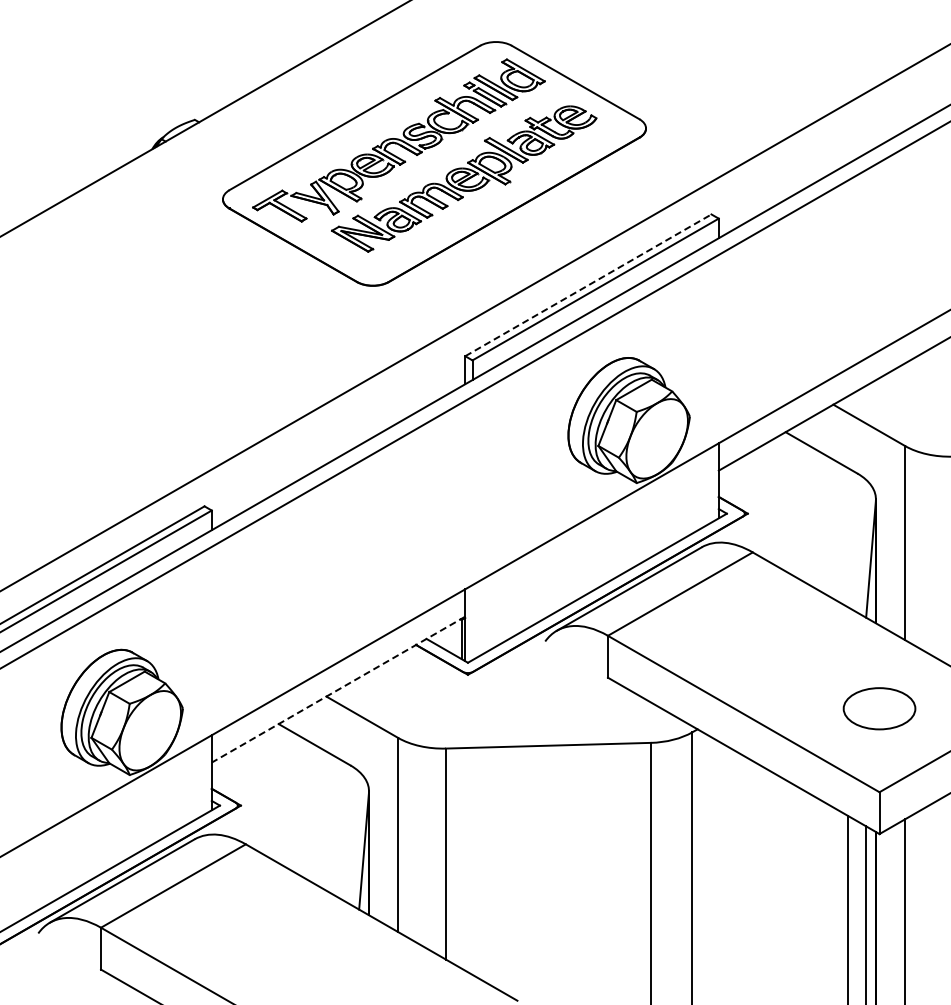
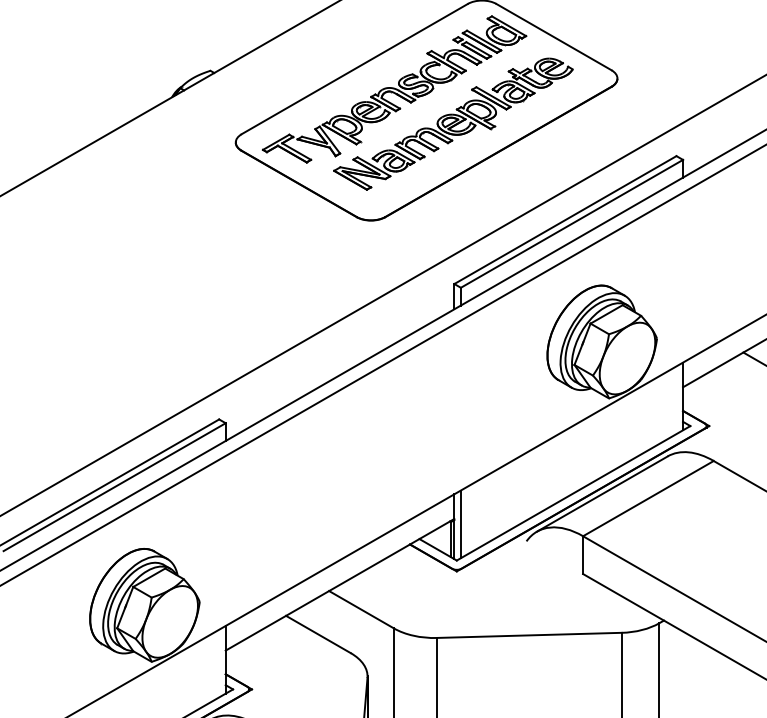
line: (588, 285) -> (565, 220), dashed -> solid
line: (472, 622) -> (460, 524), added
line: (338, 689) -> (340, 584), dashed -> solid

